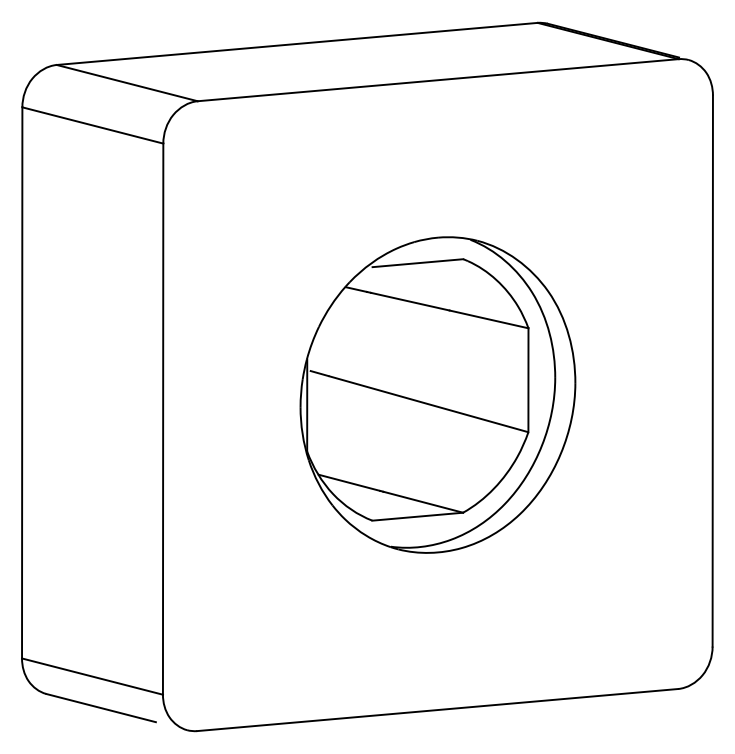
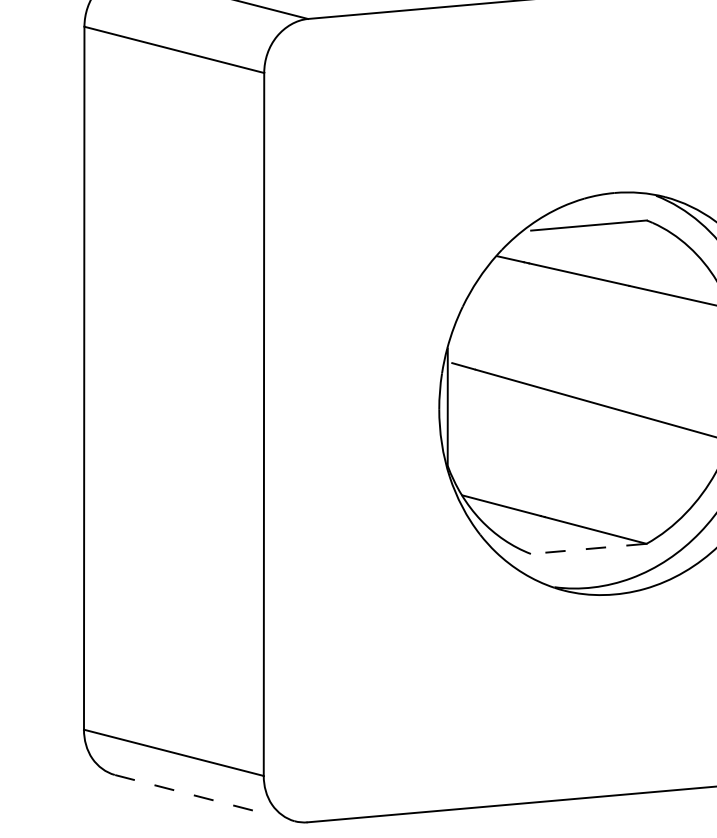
line: (417, 516) -> (588, 548), solid -> dashed
line: (101, 708) -> (185, 793), solid -> dashed

